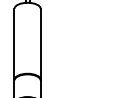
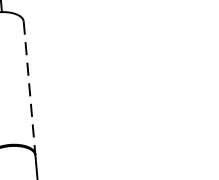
line: (40, 44) -> (29, 88), solid -> dashed

